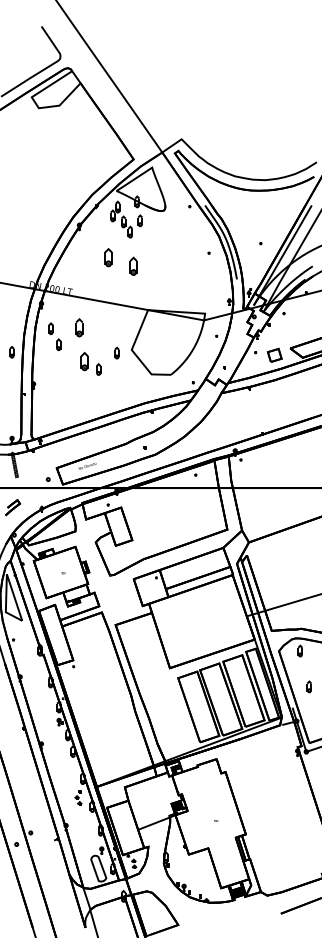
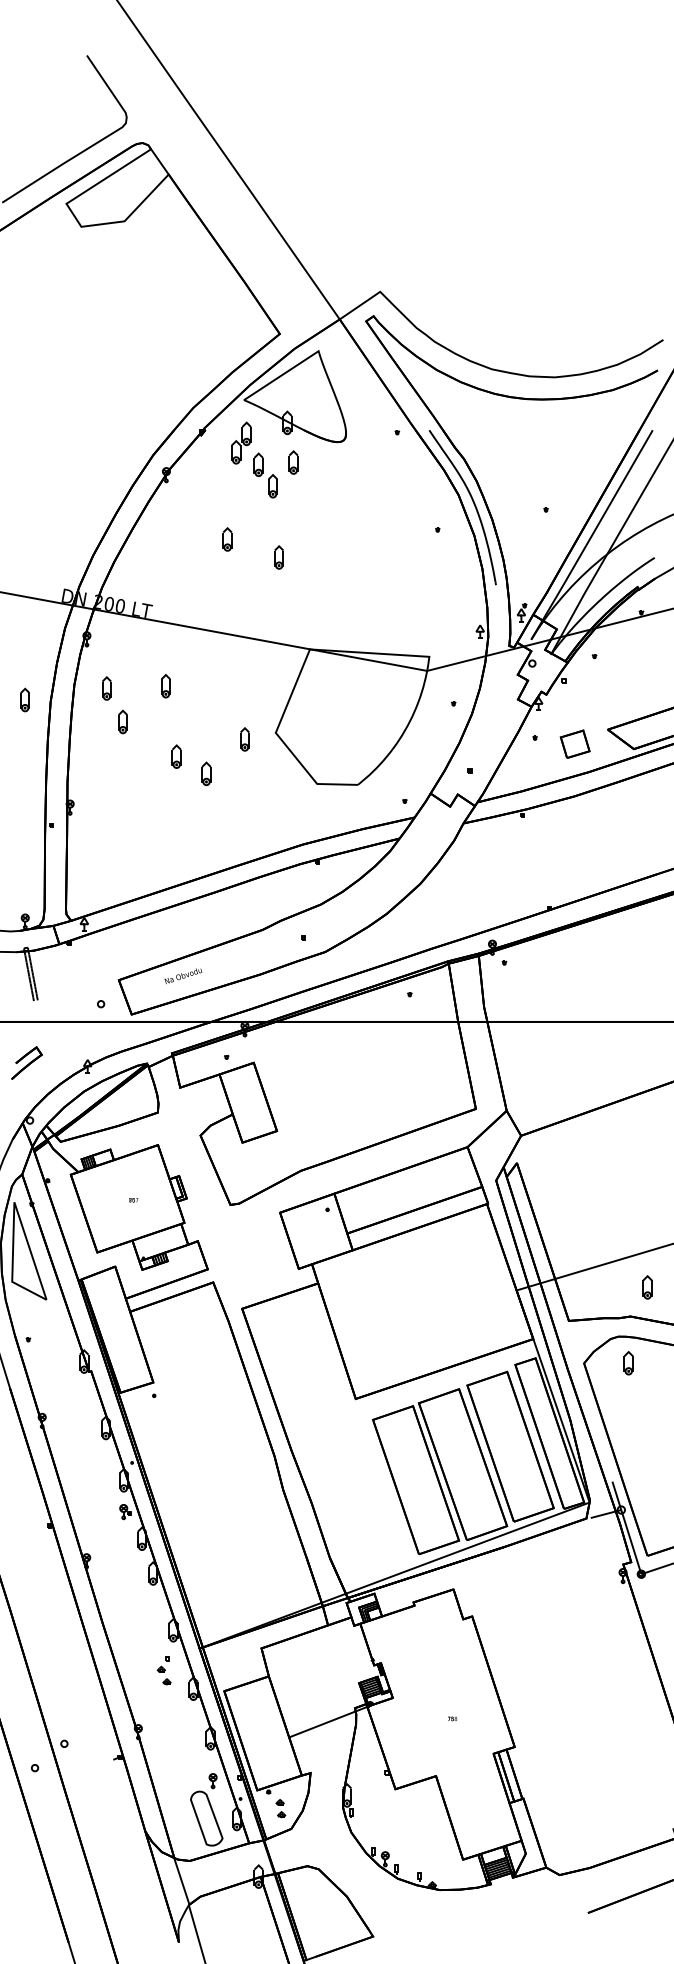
part: (108, 257) -> (227, 539), size x0.62
part: (132, 265) -> (277, 555), size x0.62
part: (78, 327) -> (164, 685), size x0.62
part: (11, 352) -> (24, 700), moved
part: (83, 360) -> (174, 754), size x0.62
part: (308, 686) -> (645, 1286), moved

